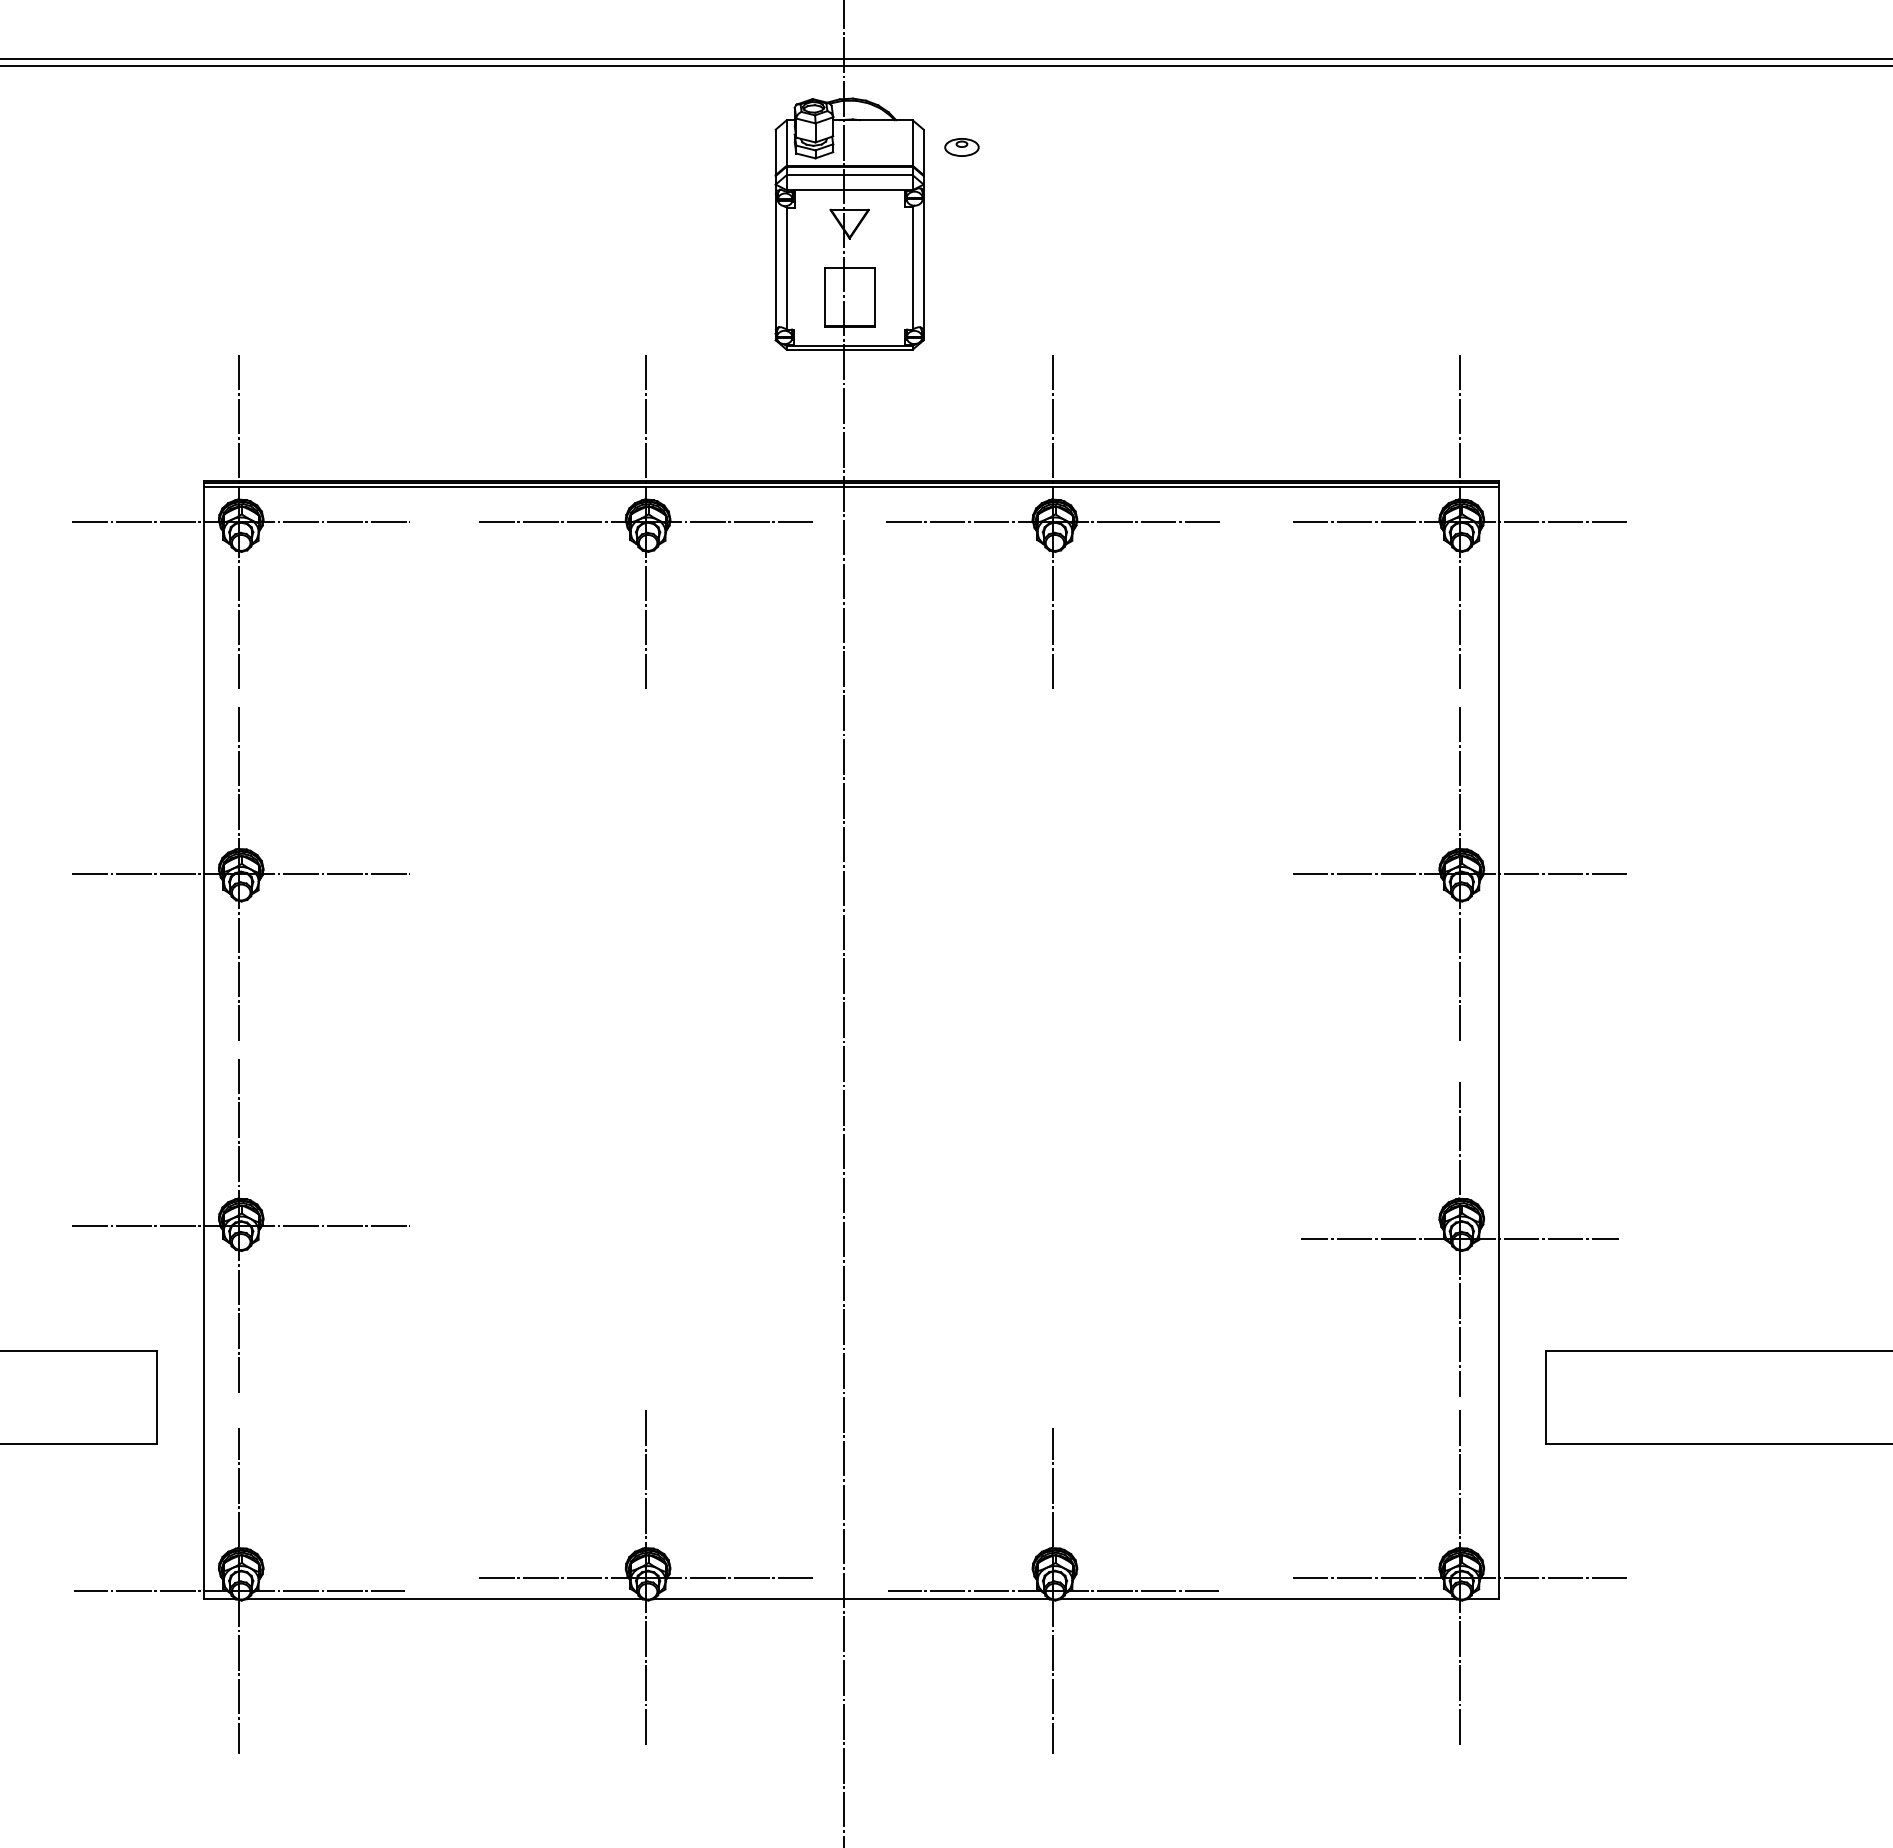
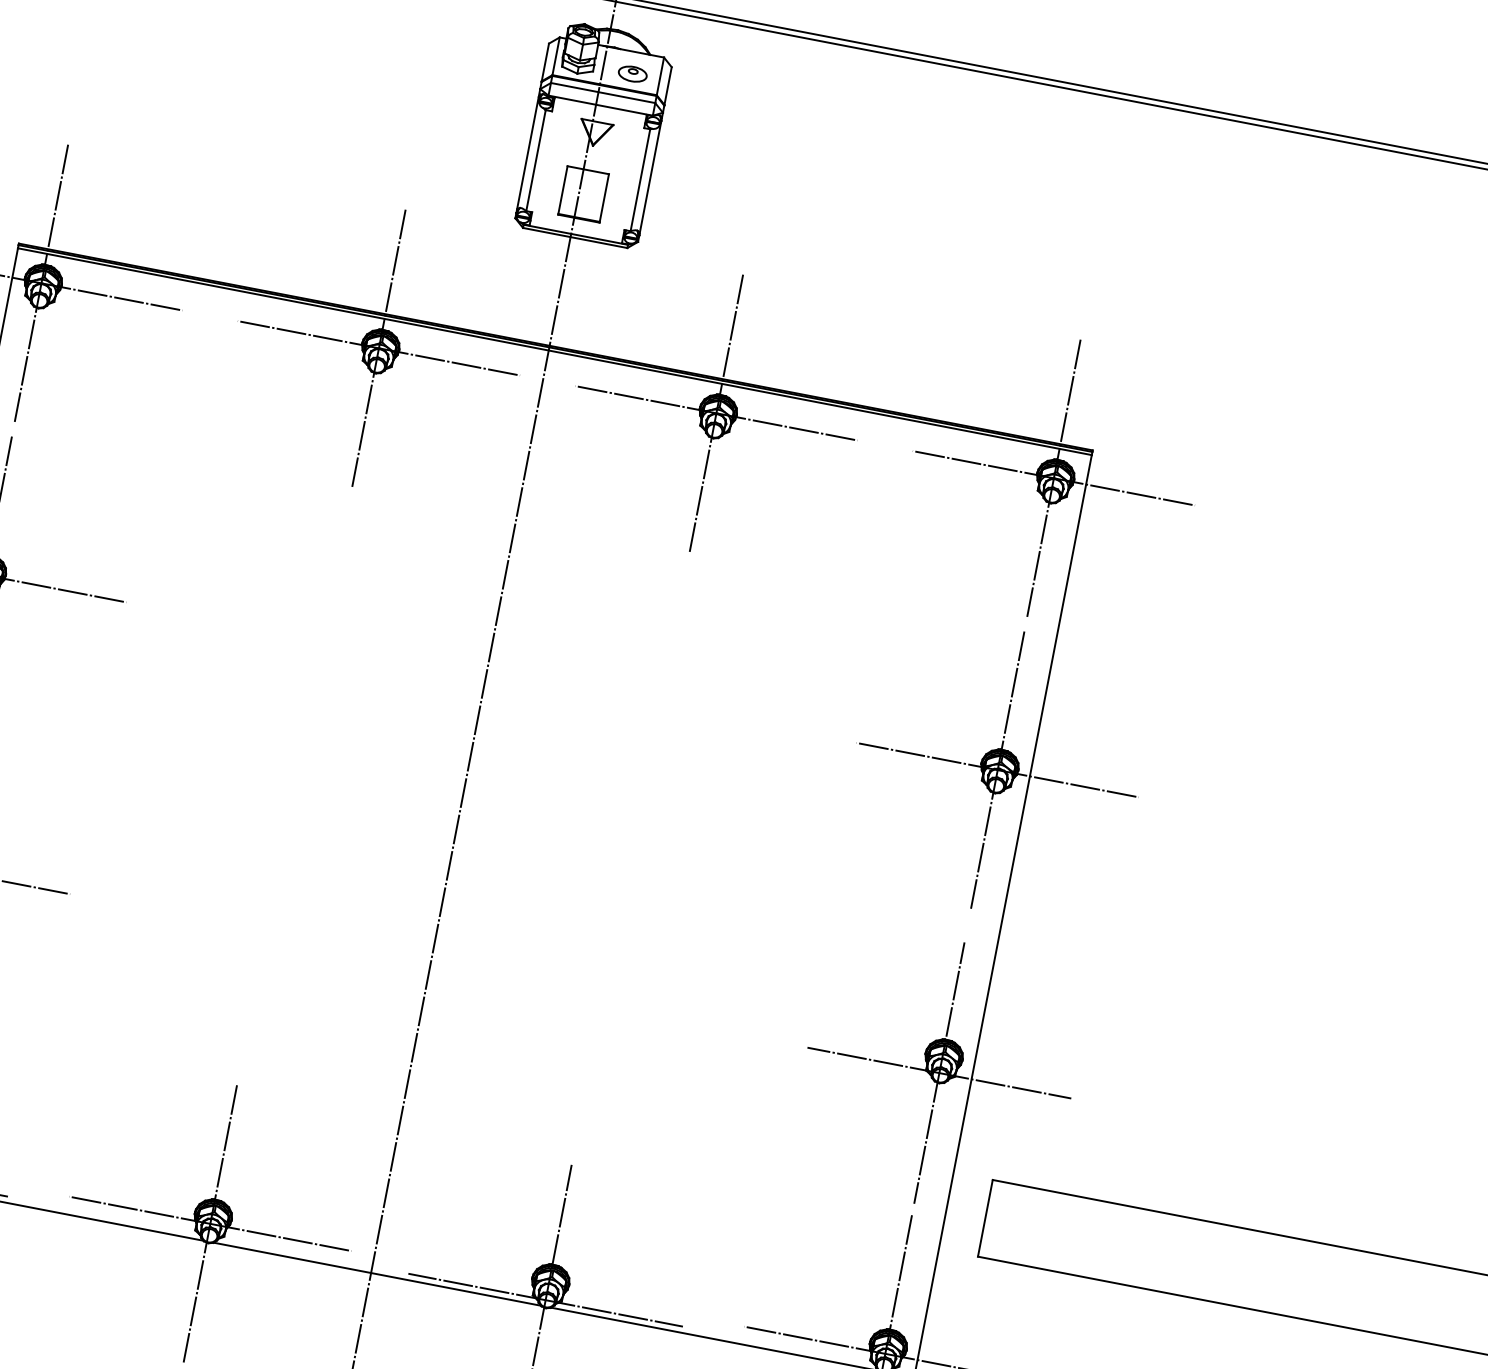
part: (961, 147) -> (632, 74), moved

